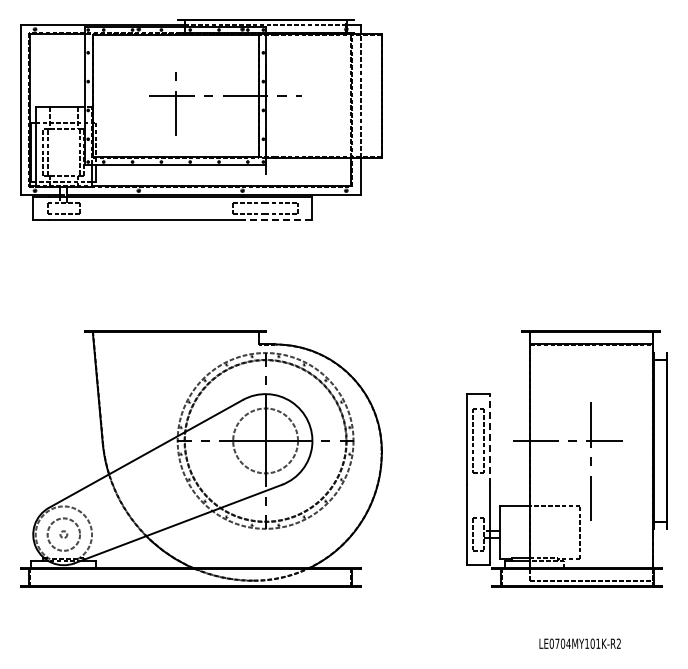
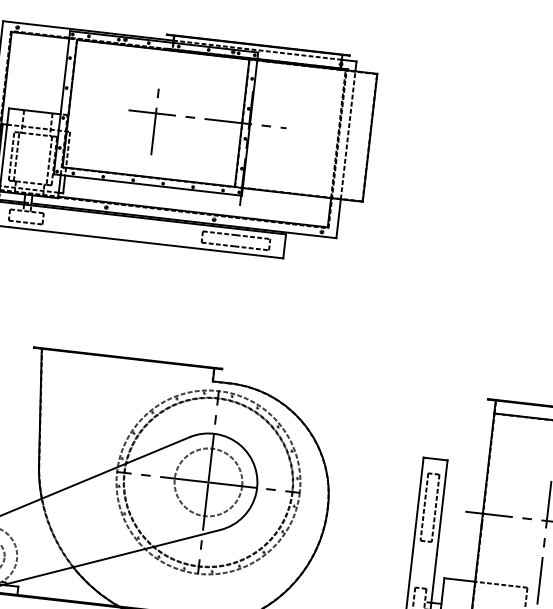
line: (277, 219) -> (247, 253), dashed -> solid
line: (490, 438) -> (442, 506), dashed -> solid

